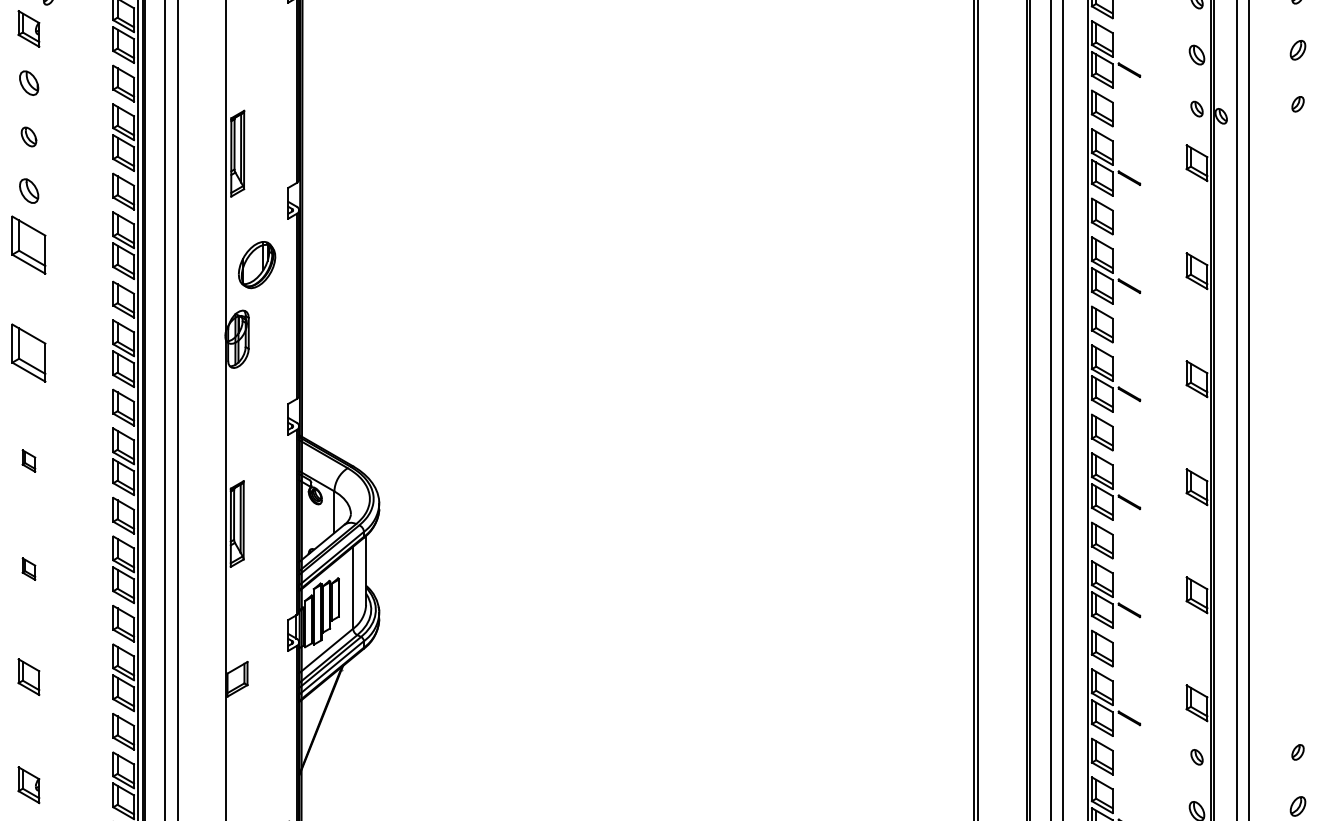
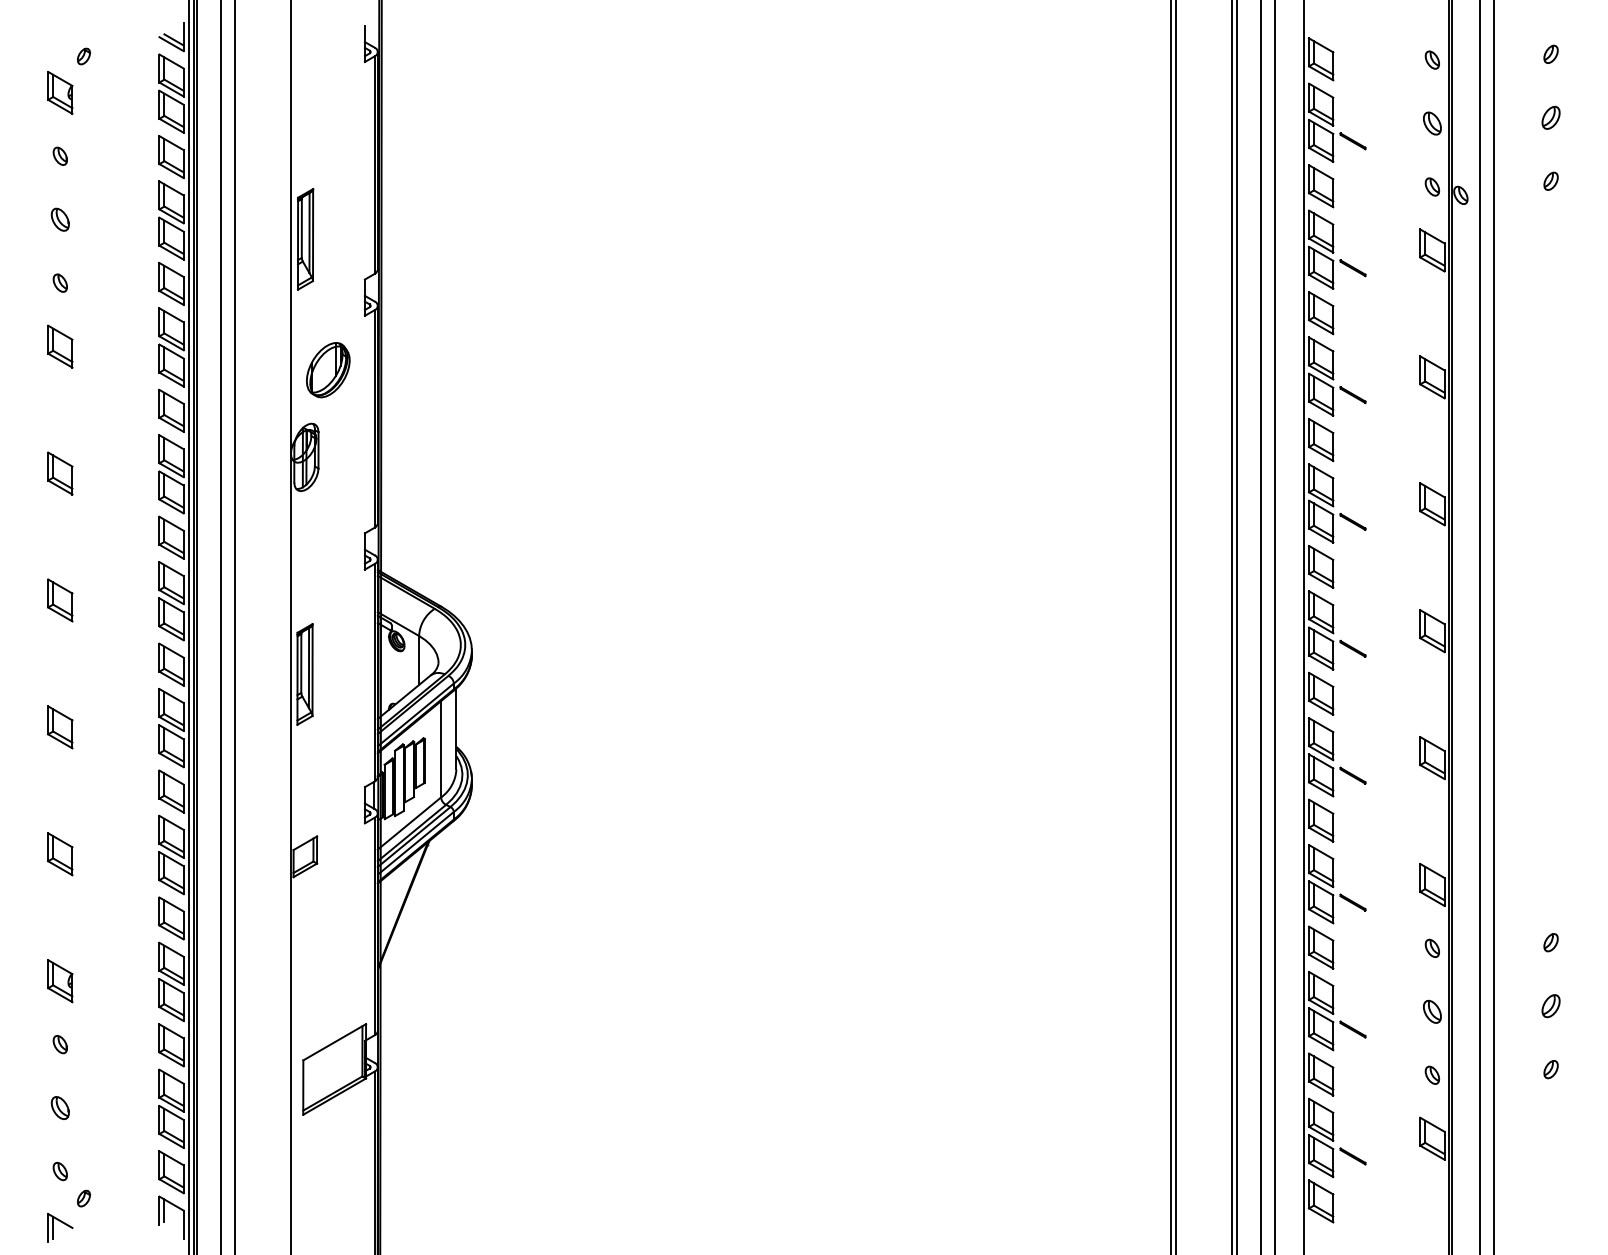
part: (28, 82) -> (59, 155), size x0.62
part: (28, 190) -> (59, 282), size x0.62
part: (29, 244) -> (60, 346), size x0.62
part: (29, 353) -> (60, 473), size x0.62
part: (29, 461) -> (60, 600), size x1.67
part: (29, 569) -> (60, 727), size x1.67

